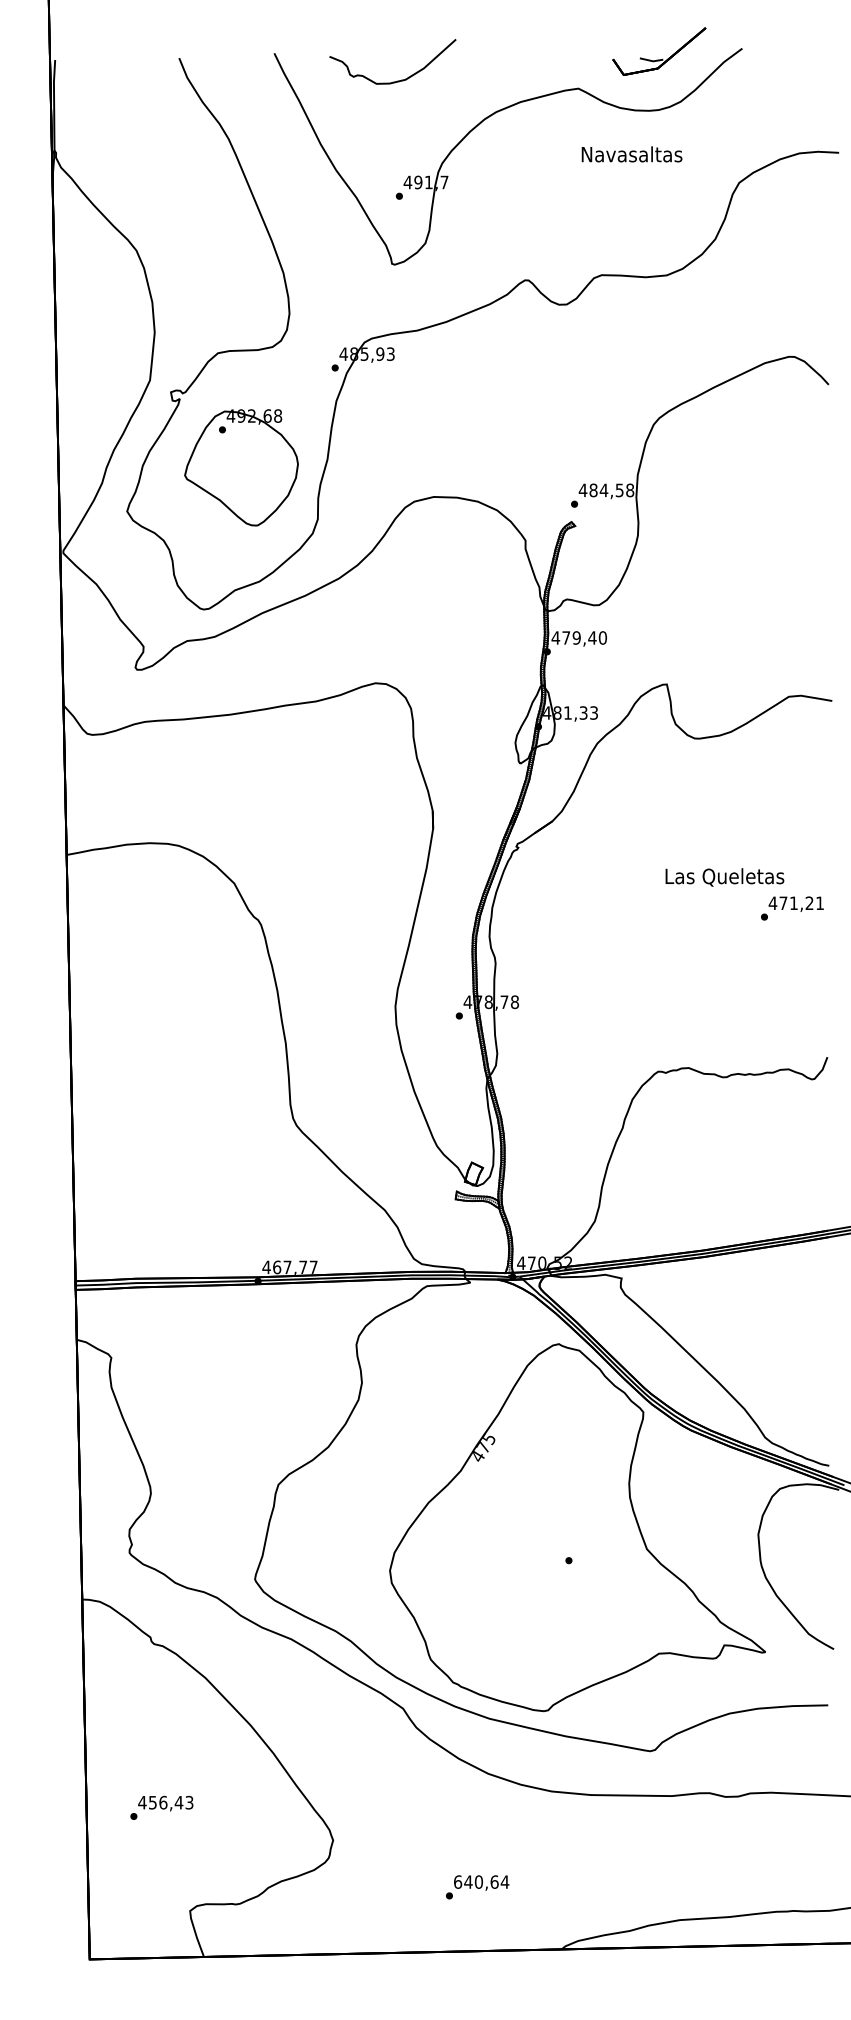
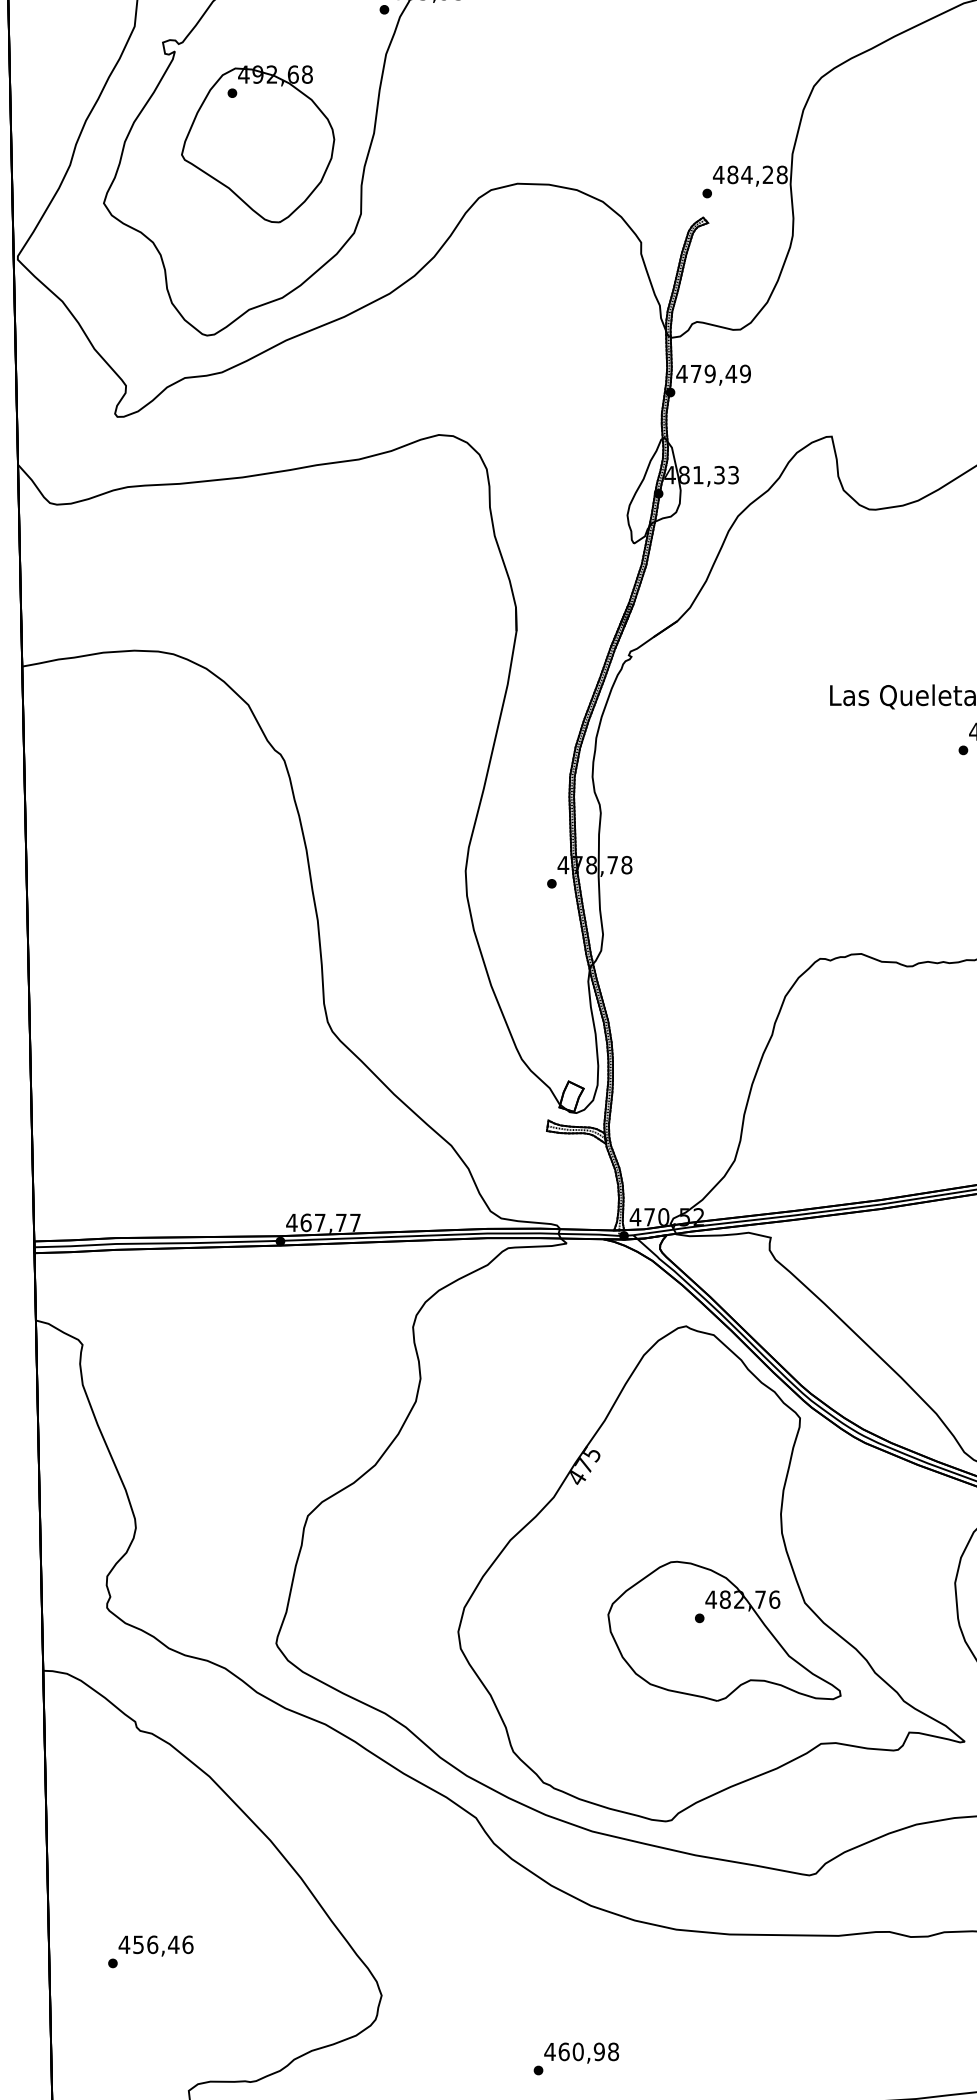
text: (619, 490) -> (767, 175), 484,58 -> 484,28
text: (602, 637) -> (744, 373), 479,40 -> 479,49
part: (587, 1569) -> (724, 1630), added
text: (189, 1802) -> (187, 1944), 456,43 -> 456,46
text: (481, 1881) -> (581, 2051), 640,64 -> 460,98

